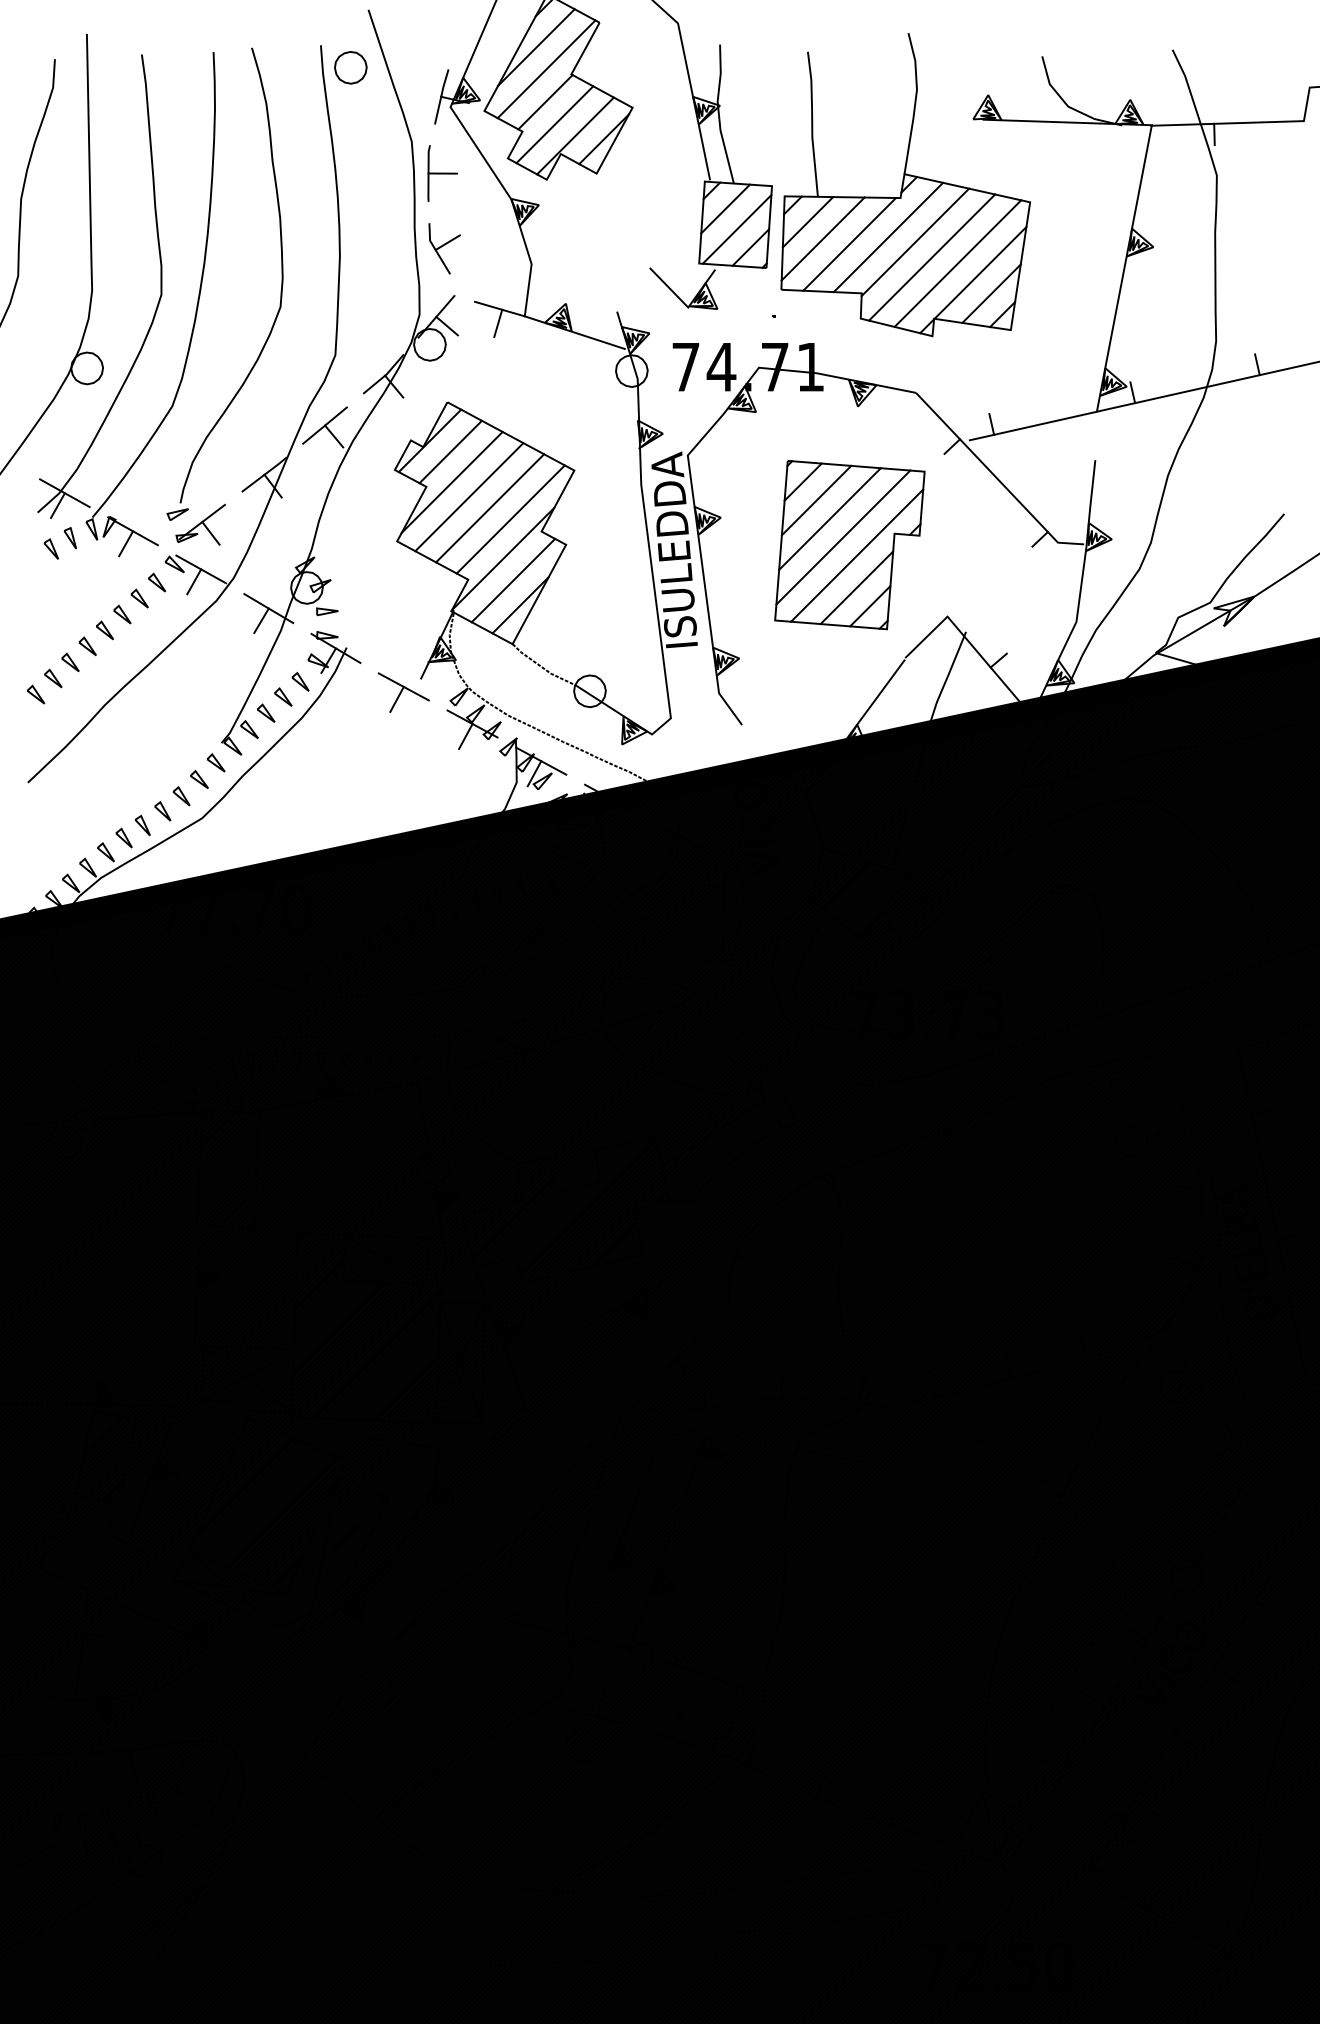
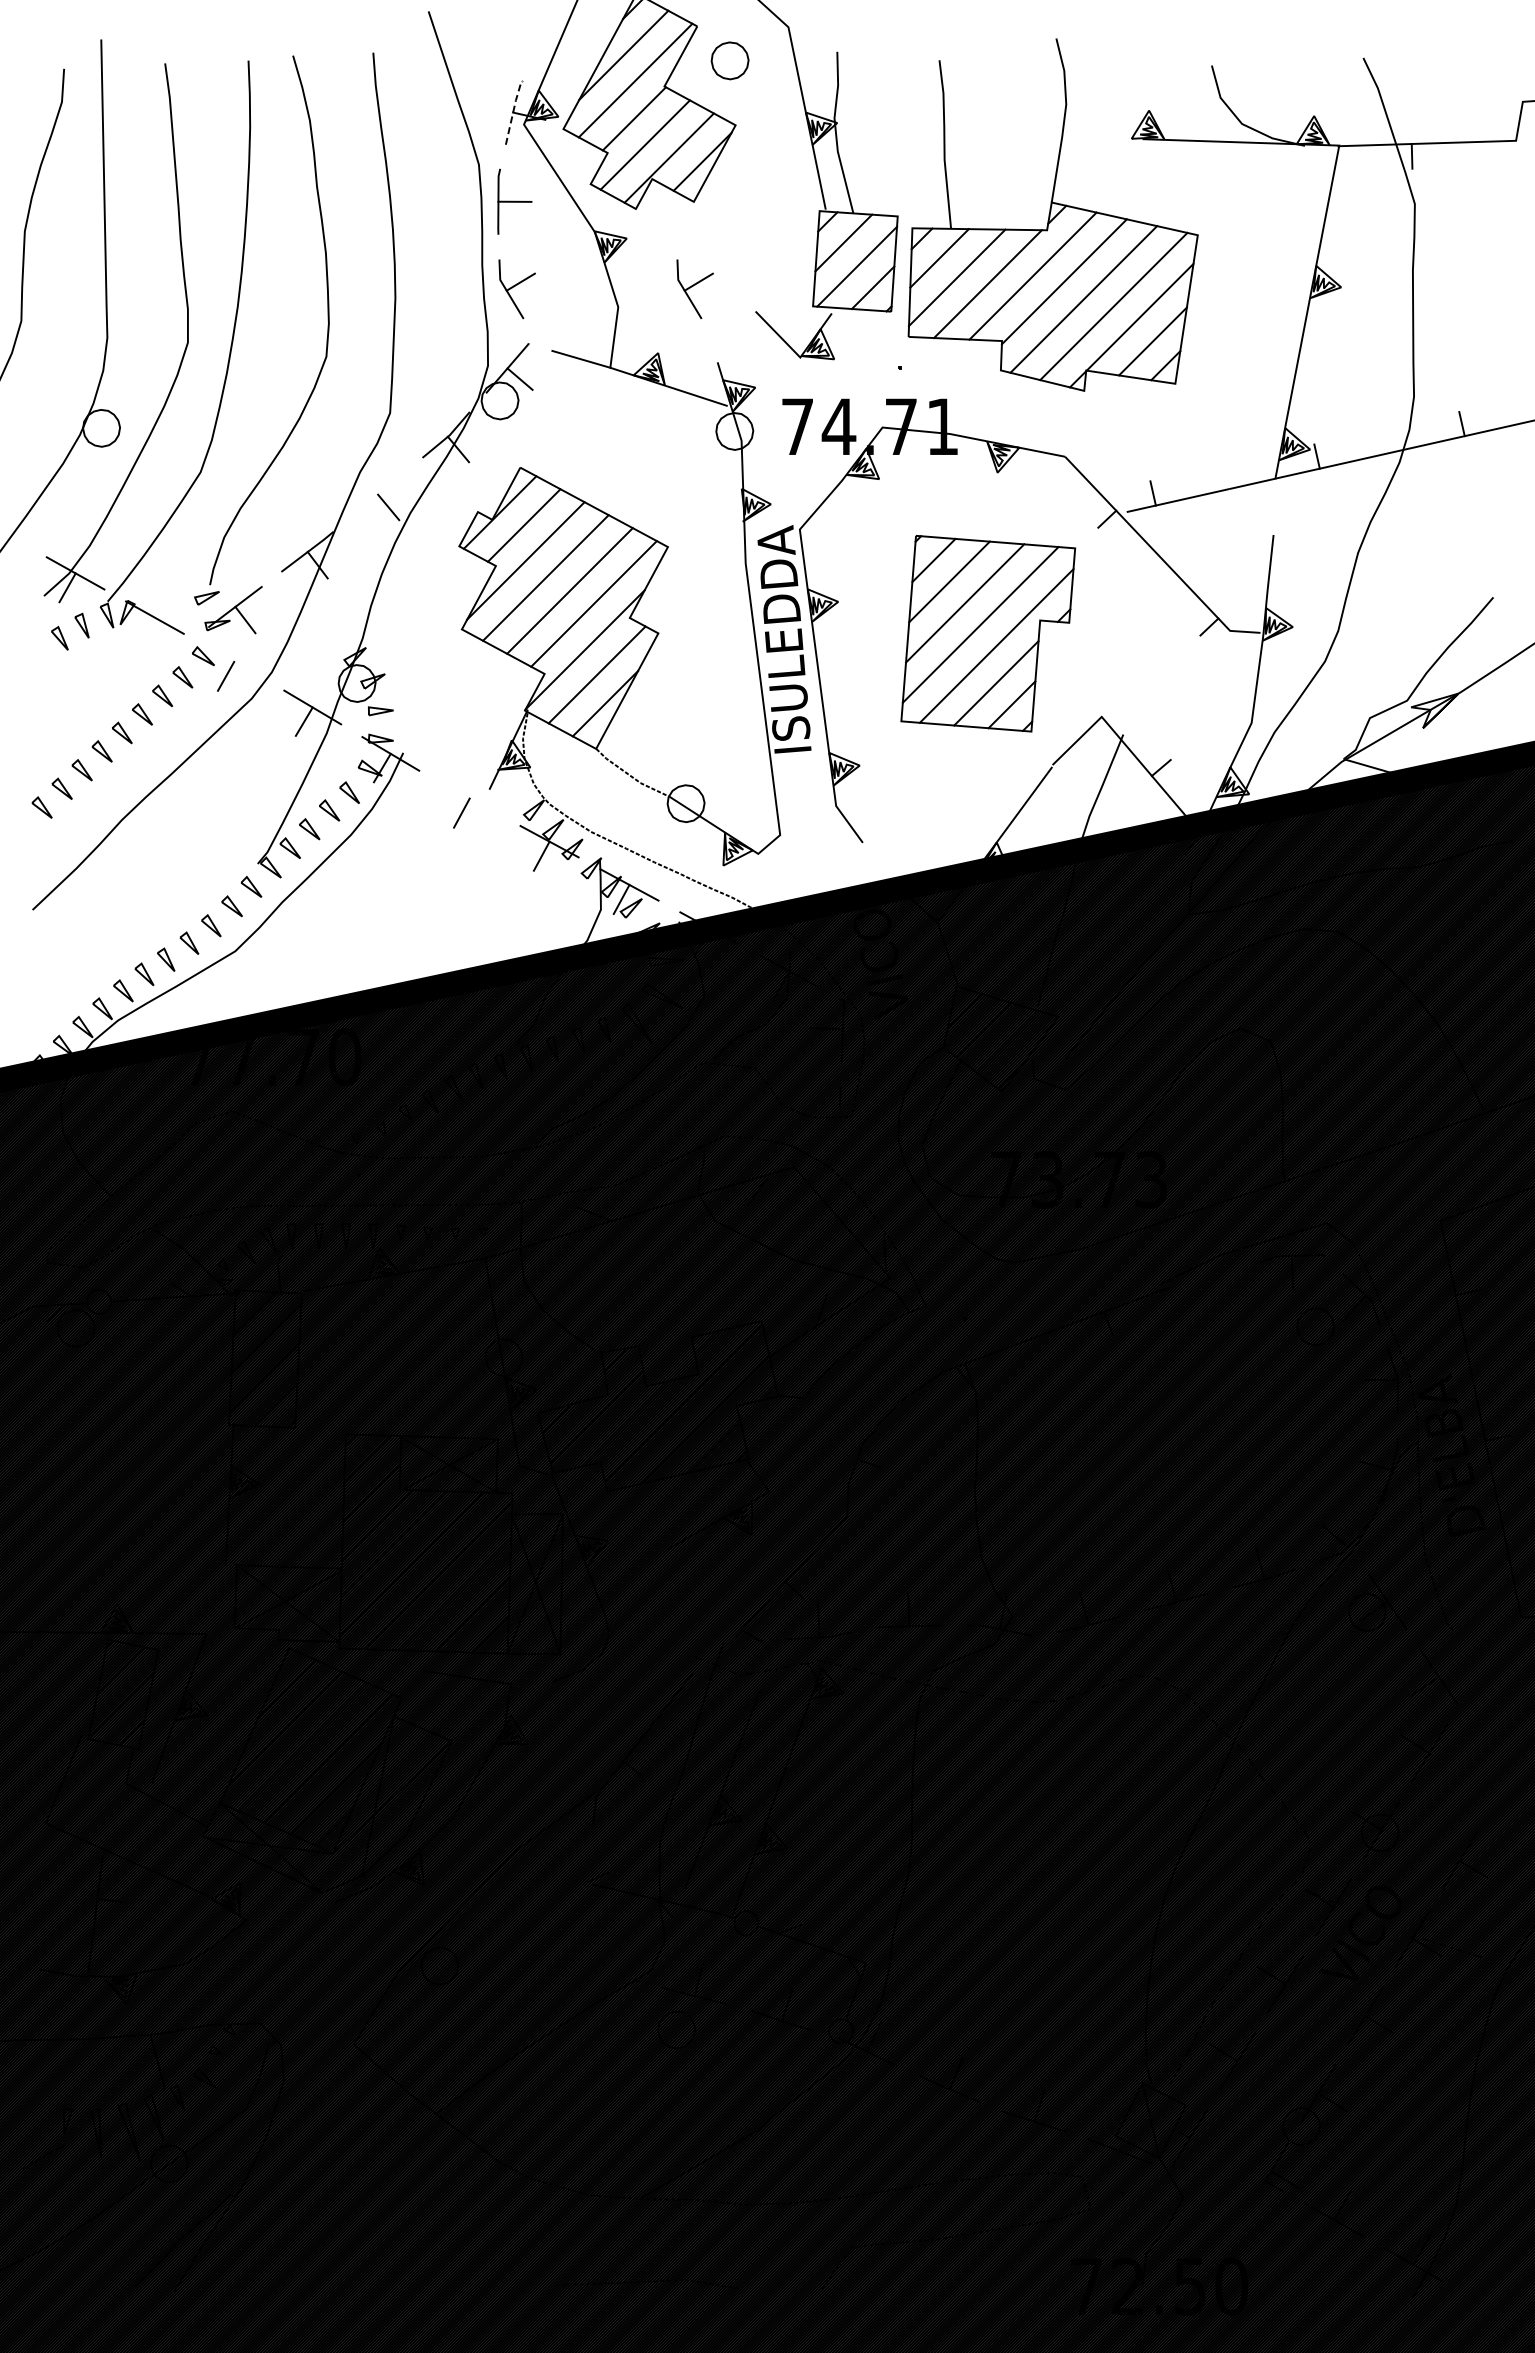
part: (350, 67) -> (729, 60), moved
line: (441, 95) -> (513, 111), solid -> dashed
part: (597, 248) -> (694, 288), added
line: (498, 322) -> (579, 375), removed
line: (324, 425) -> (377, 494), removed
line: (125, 543) -> (146, 631), removed
line: (201, 568) -> (234, 661), removed
line: (403, 686) -> (469, 798), removed

